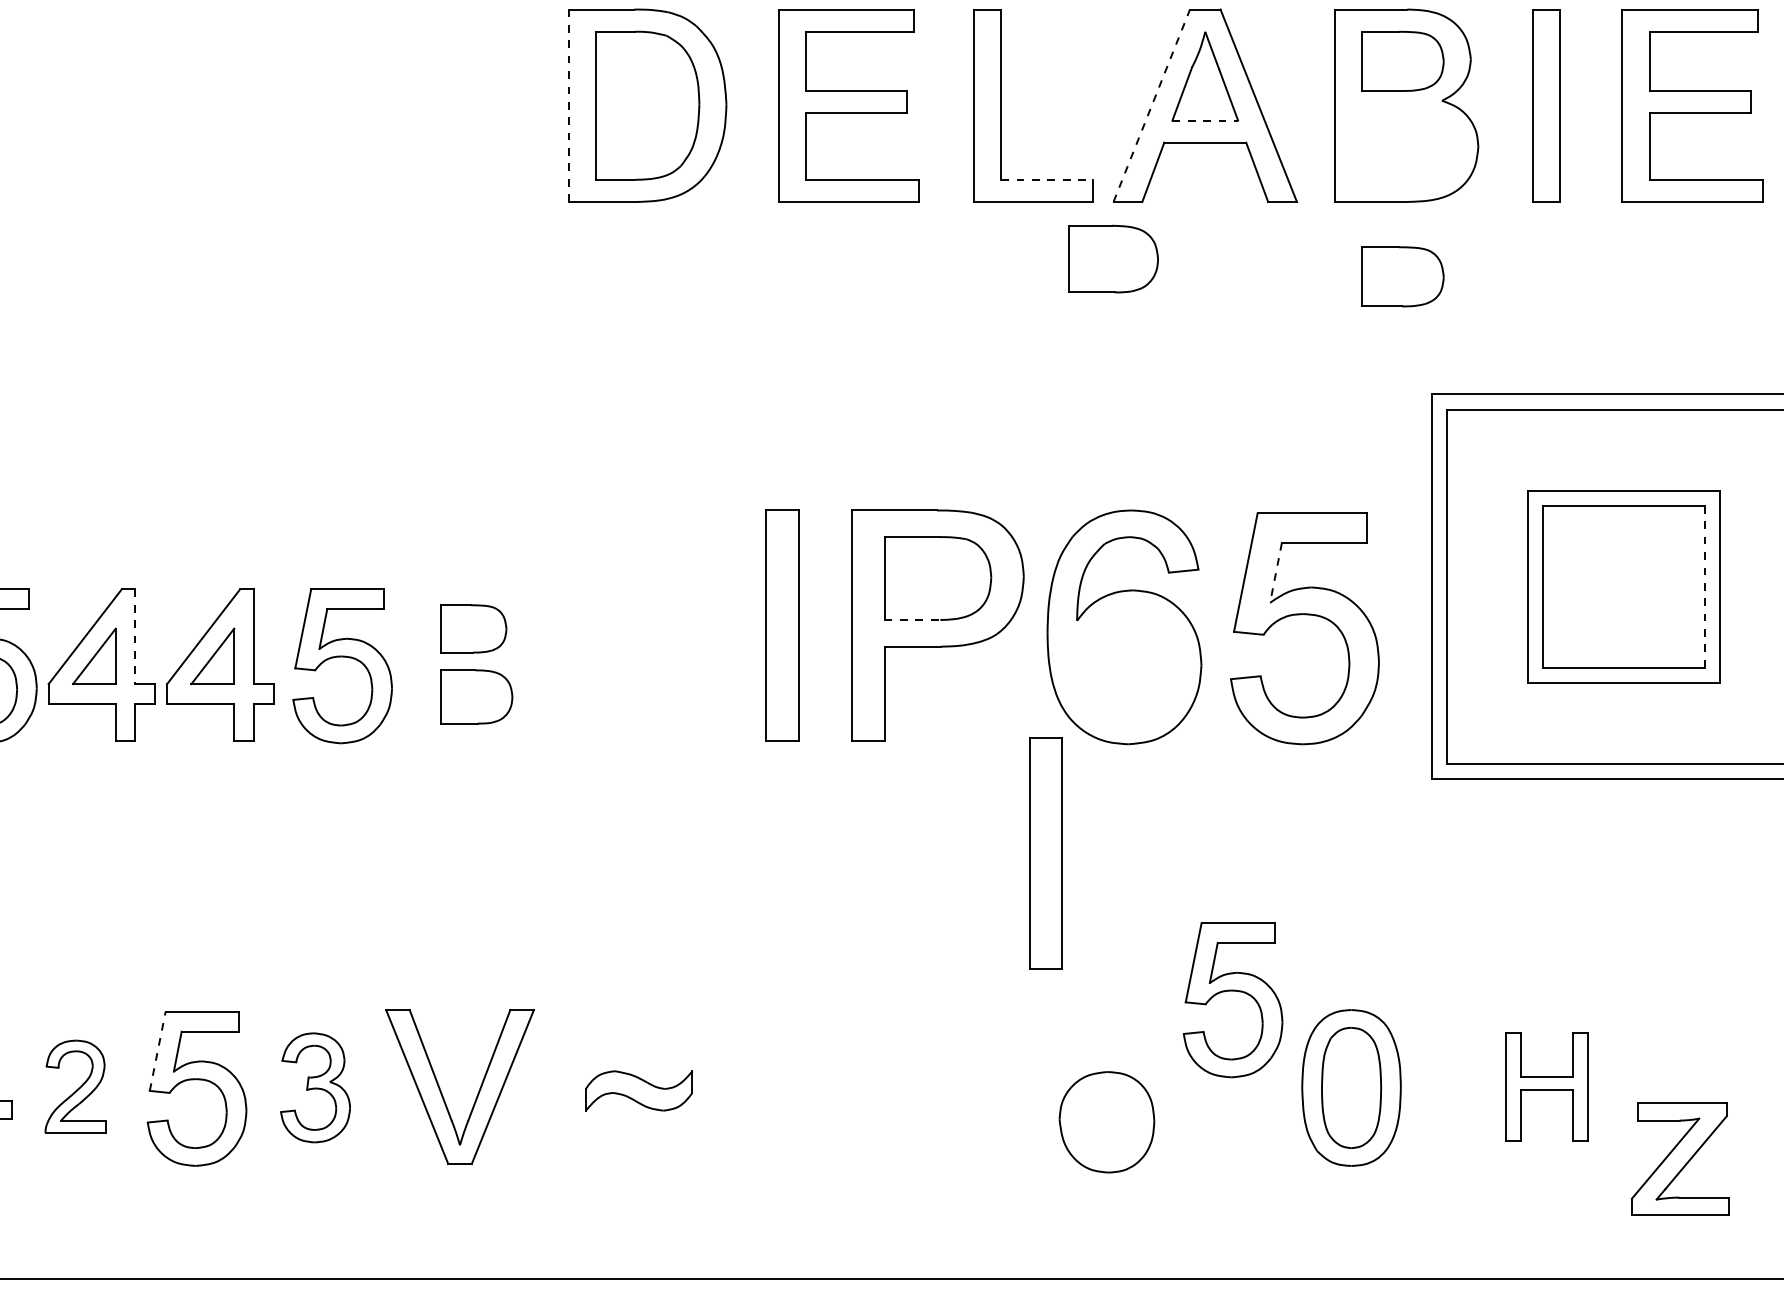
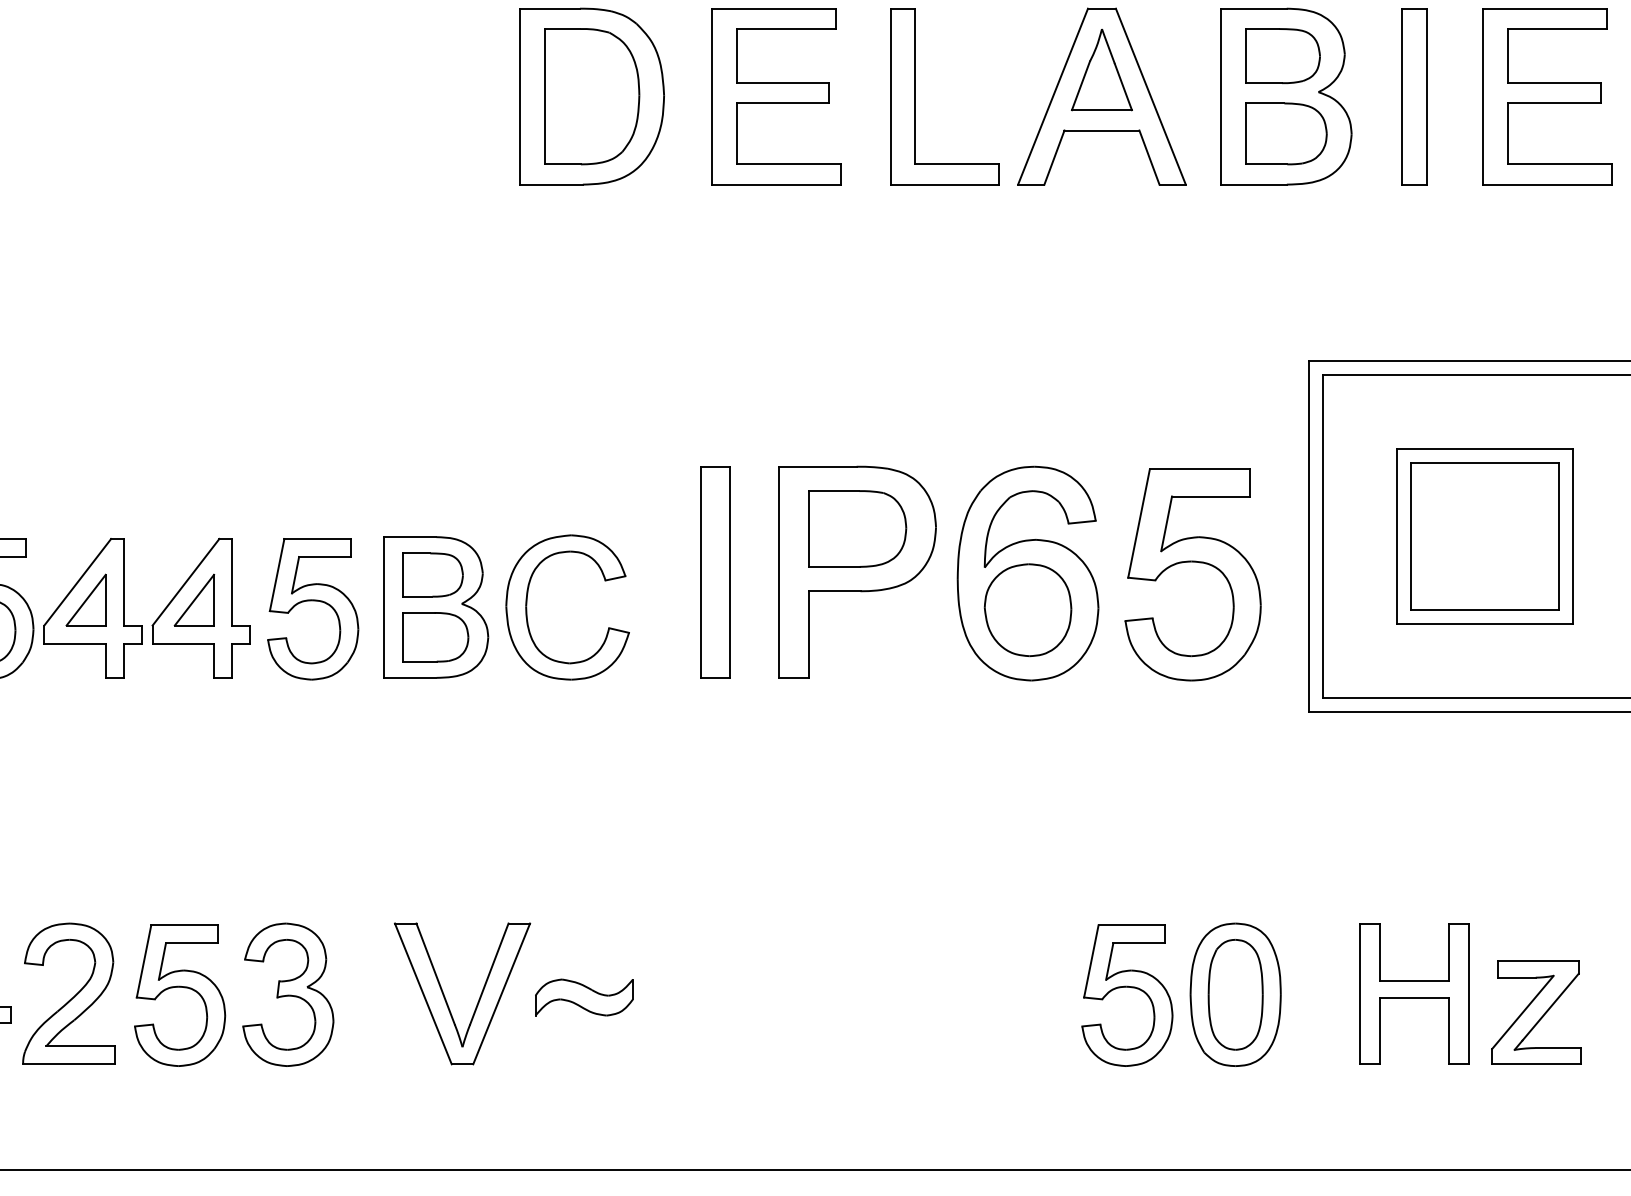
line: (568, 105) -> (519, 96), dashed -> solid
line: (1152, 105) -> (1053, 96), dashed -> solid
line: (1205, 120) -> (1102, 110), dashed -> solid
line: (1047, 179) -> (957, 164), dashed -> solid
part: (1114, 258) -> (1286, 133), moved
part: (1402, 277) -> (1282, 253), removed
line: (1275, 572) -> (1166, 523), dashed -> solid
line: (1704, 586) -> (1558, 536), dashed -> solid
line: (912, 619) -> (834, 566), dashed -> solid
line: (135, 637) -> (123, 582), dashed -> solid
part: (477, 664) -> (436, 607), added
part: (577, 664) -> (527, 607), added
part: (1046, 853) -> (956, 780), removed
part: (1233, 991) -> (1127, 987), moved
line: (158, 1051) -> (144, 961), dashed -> solid
part: (75, 1086) -> (68, 993), size x1.67
part: (1547, 1086) -> (1414, 993), size x1.43
part: (315, 1087) -> (288, 994), size x1.43
part: (442, 1093) -> (446, 999), moved
part: (1106, 1122) -> (1027, 610), moved
part: (1680, 1158) -> (1536, 1012), moved

